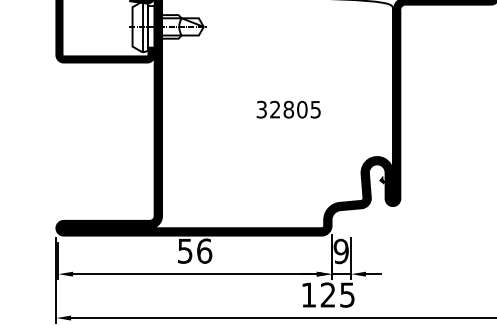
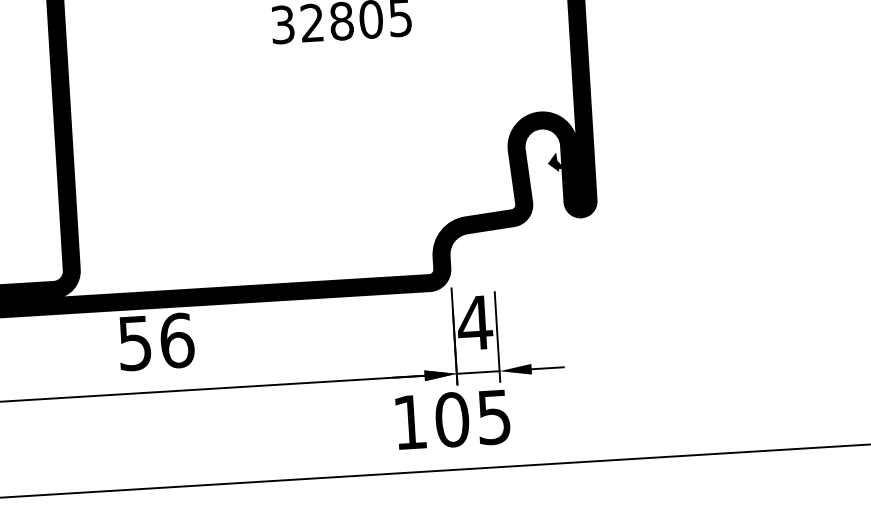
text: (341, 251) -> (475, 323), 9 -> 4
text: (327, 294) -> (450, 418), 125 -> 105

